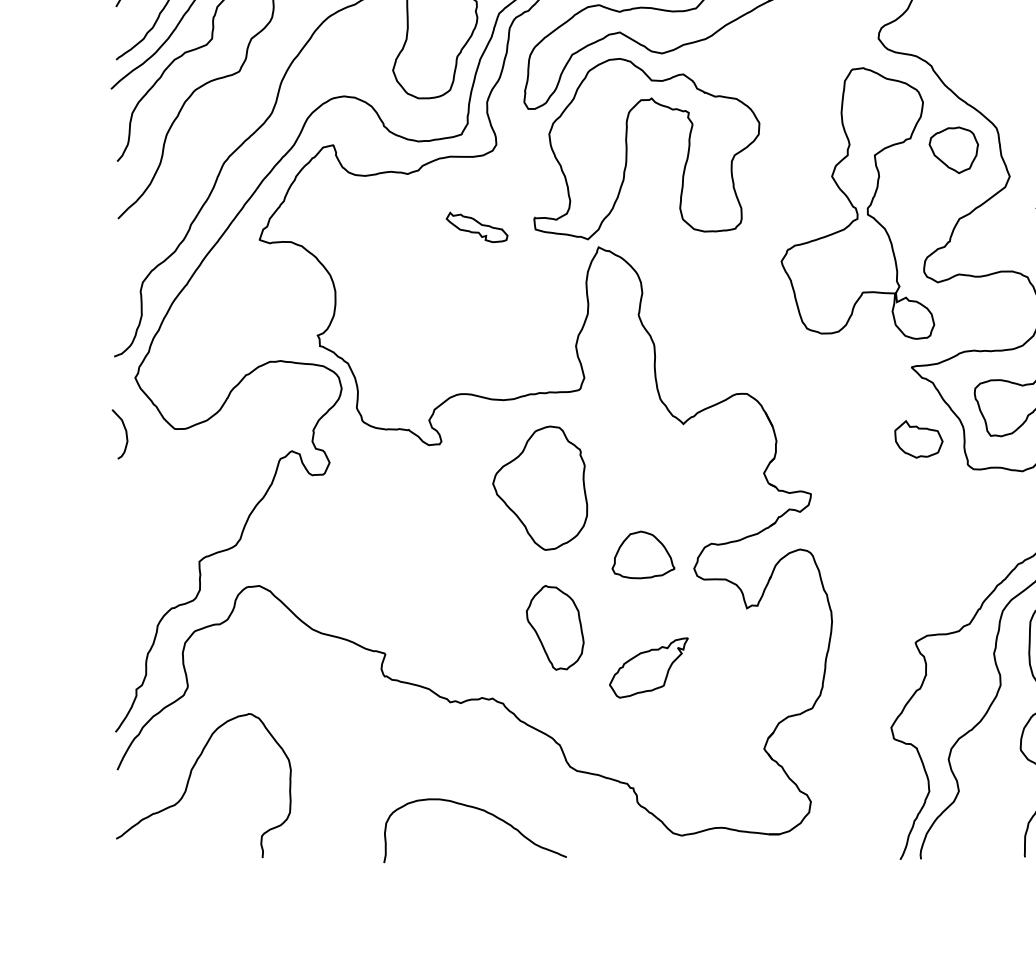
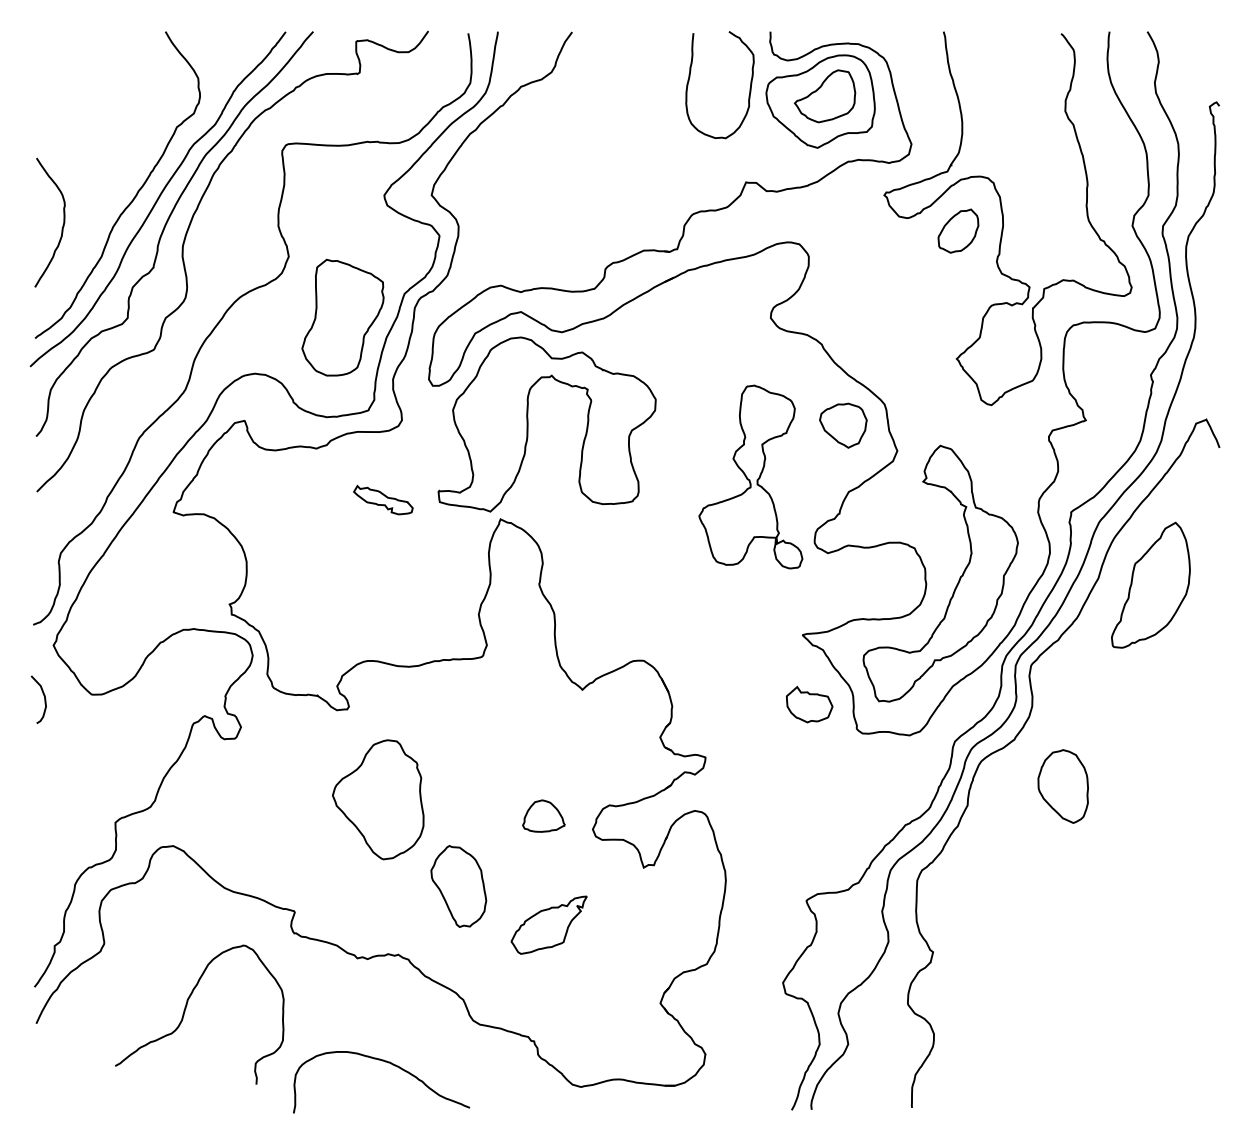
part: (857, 202) -> (750, 476), size x0.7
part: (540, 487) -> (378, 799), moved
part: (643, 554) -> (543, 815), size x0.7
curve: (189, 783) -> (185, 1012), moved

